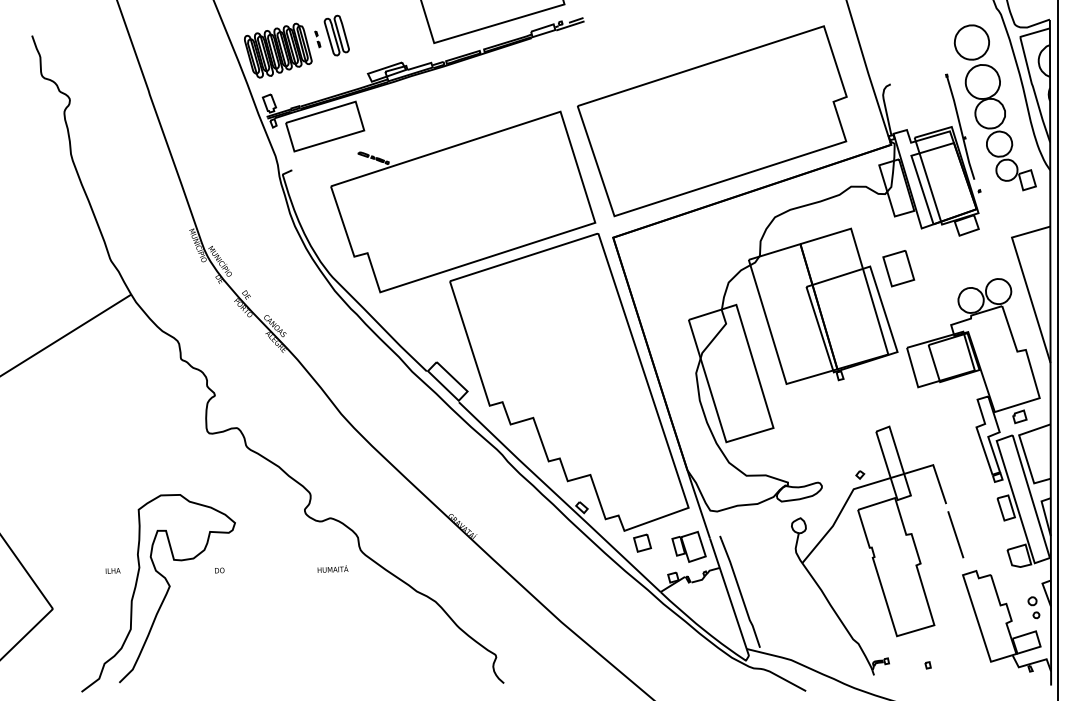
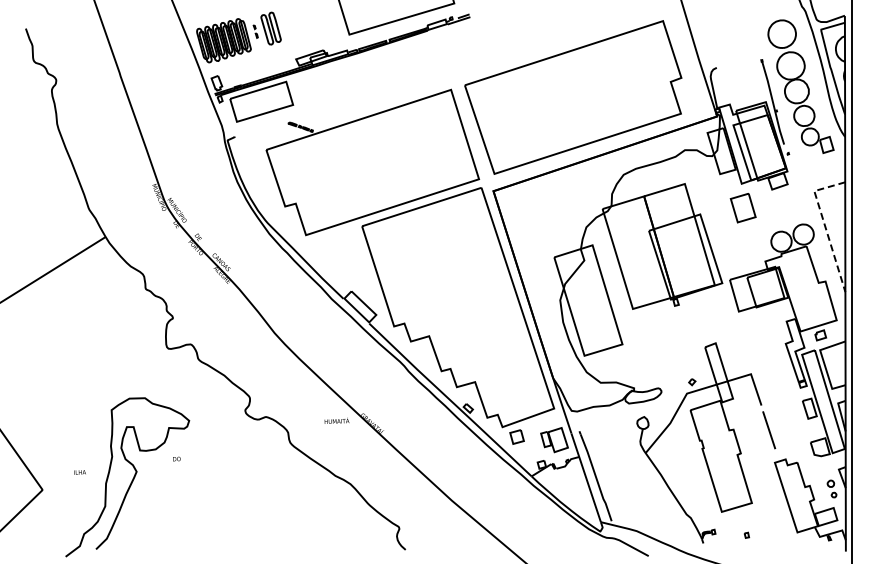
part: (897, 269) -> (742, 208), moved
line: (1024, 280) -> (824, 225), solid -> dashed
text: (332, 568) -> (336, 420), moved
text: (112, 571) -> (79, 472), moved

